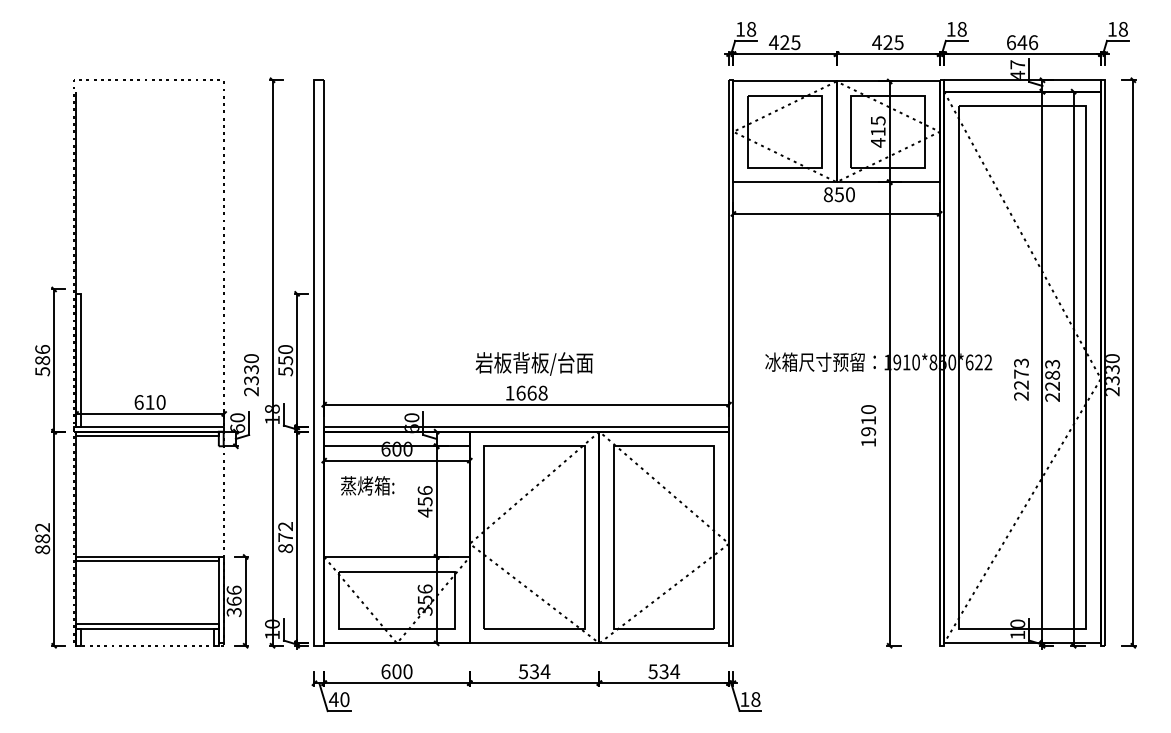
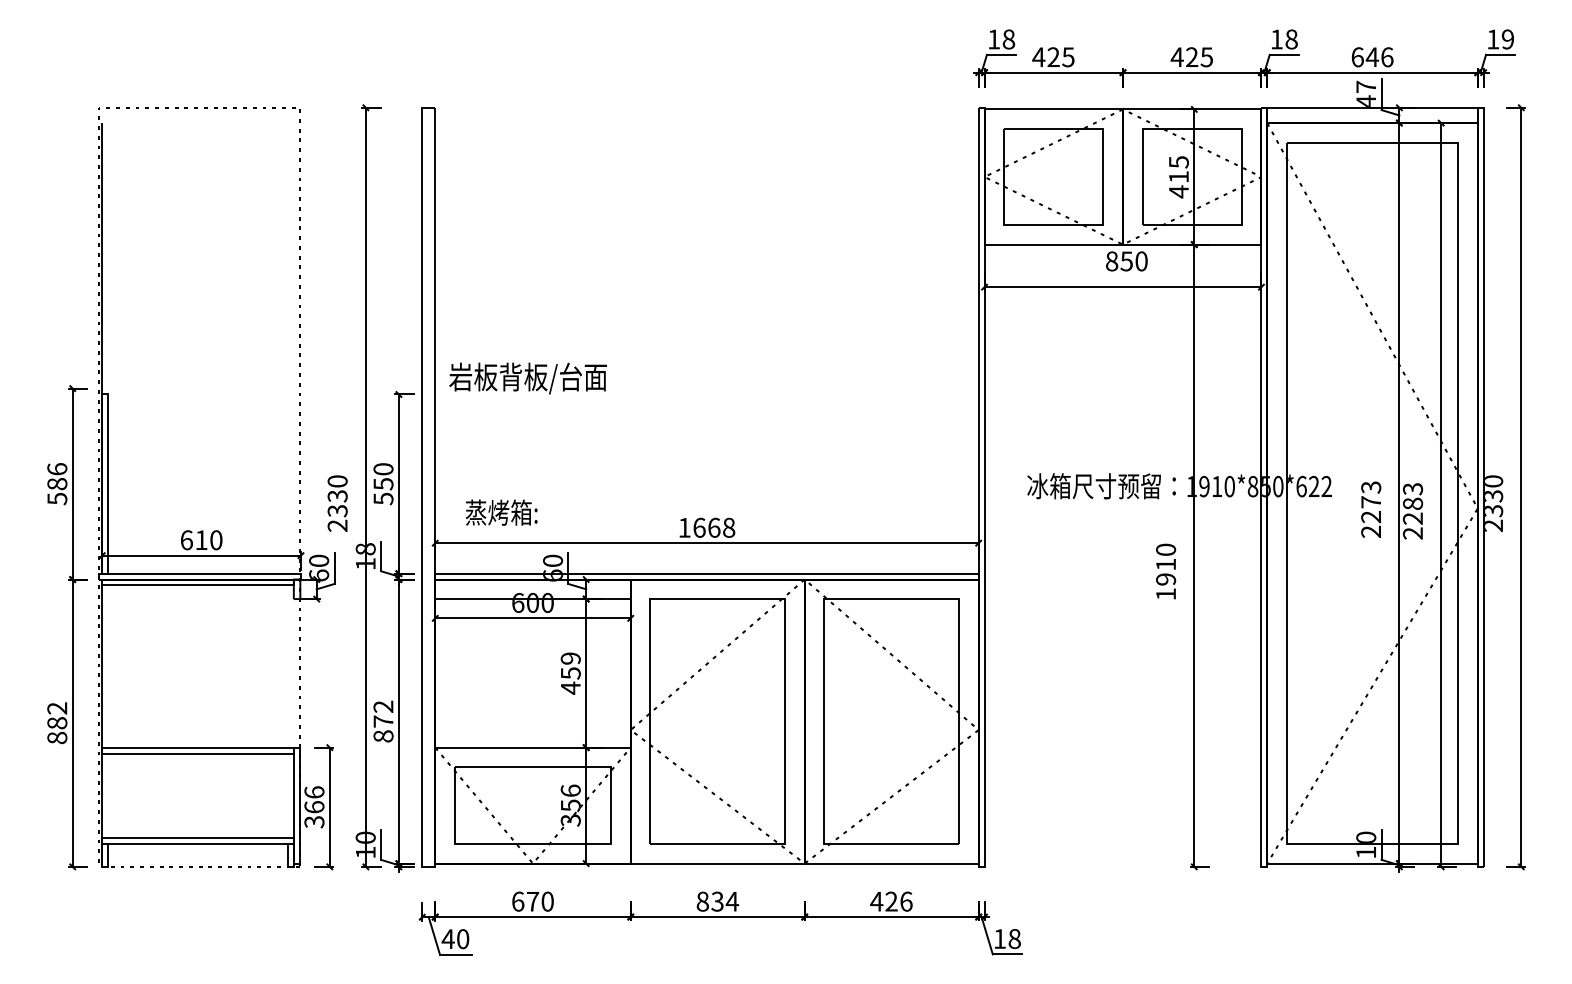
text: (1122, 29) -> (1506, 39), 18 -> 19
text: (534, 363) -> (528, 377), moved
text: (367, 485) -> (501, 512), moved
text: (424, 490) -> (569, 658), 456 -> 459
text: (396, 671) -> (532, 901), 600 -> 670
text: (523, 671) -> (702, 901), 534 -> 834
text: (664, 671) -> (892, 901), 534 -> 426

